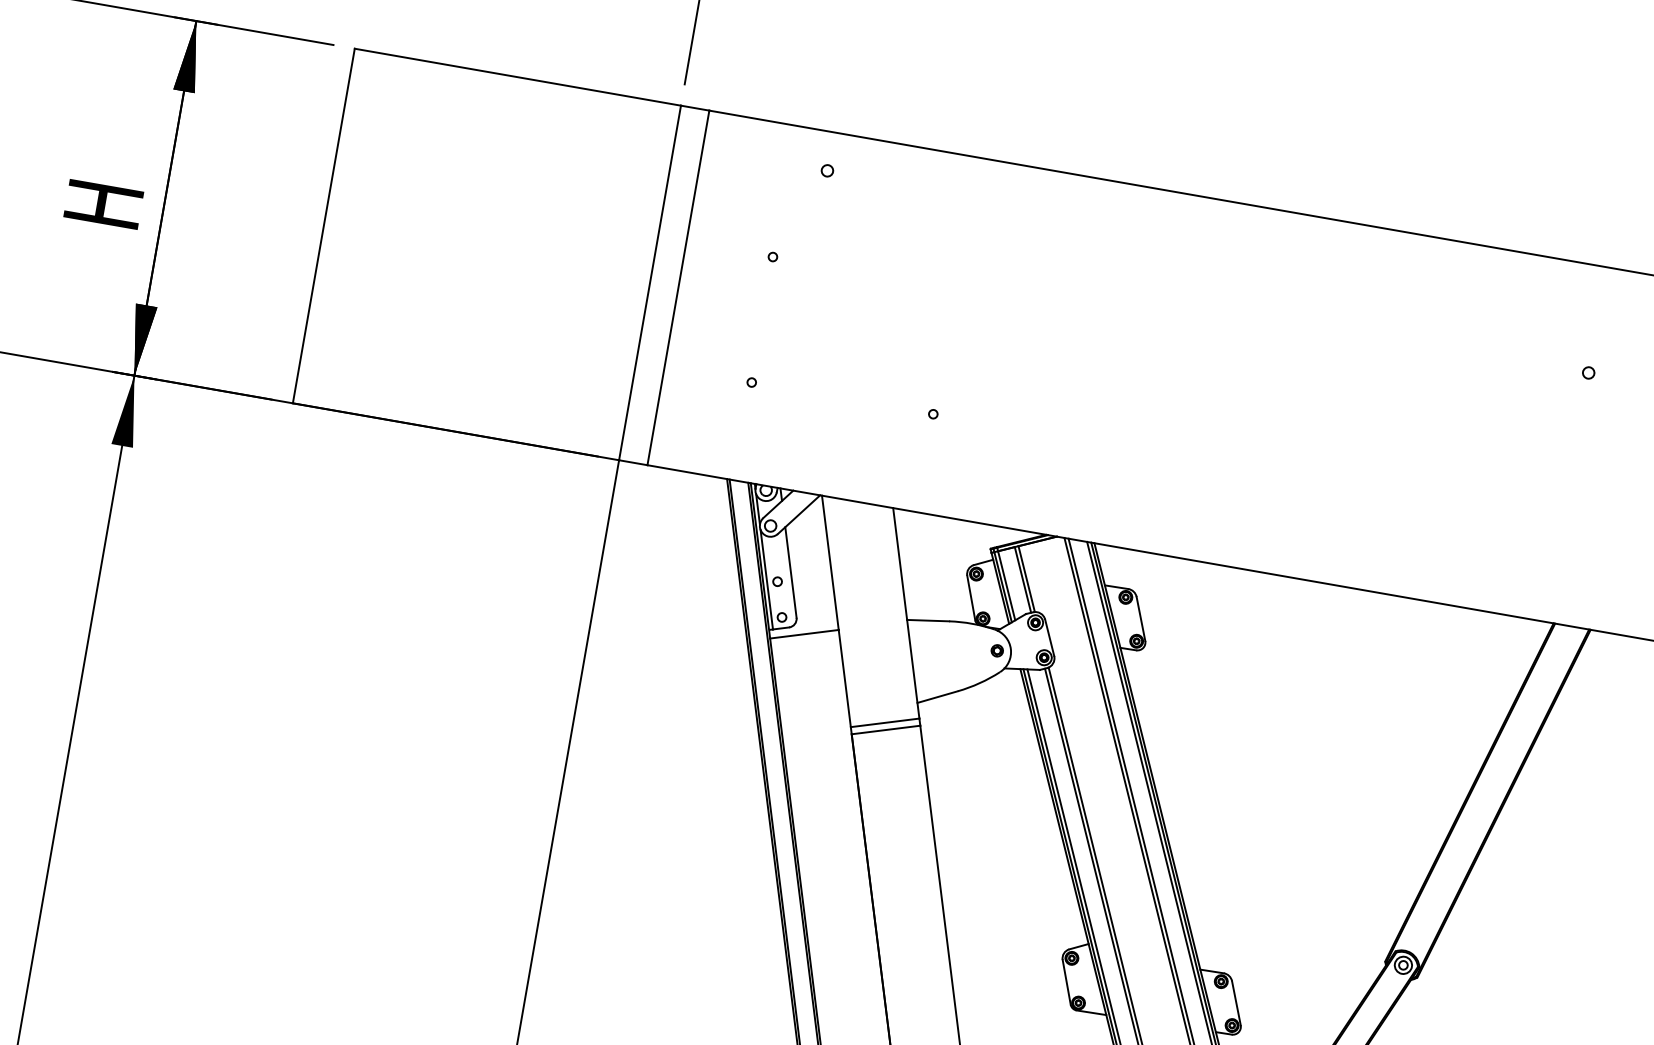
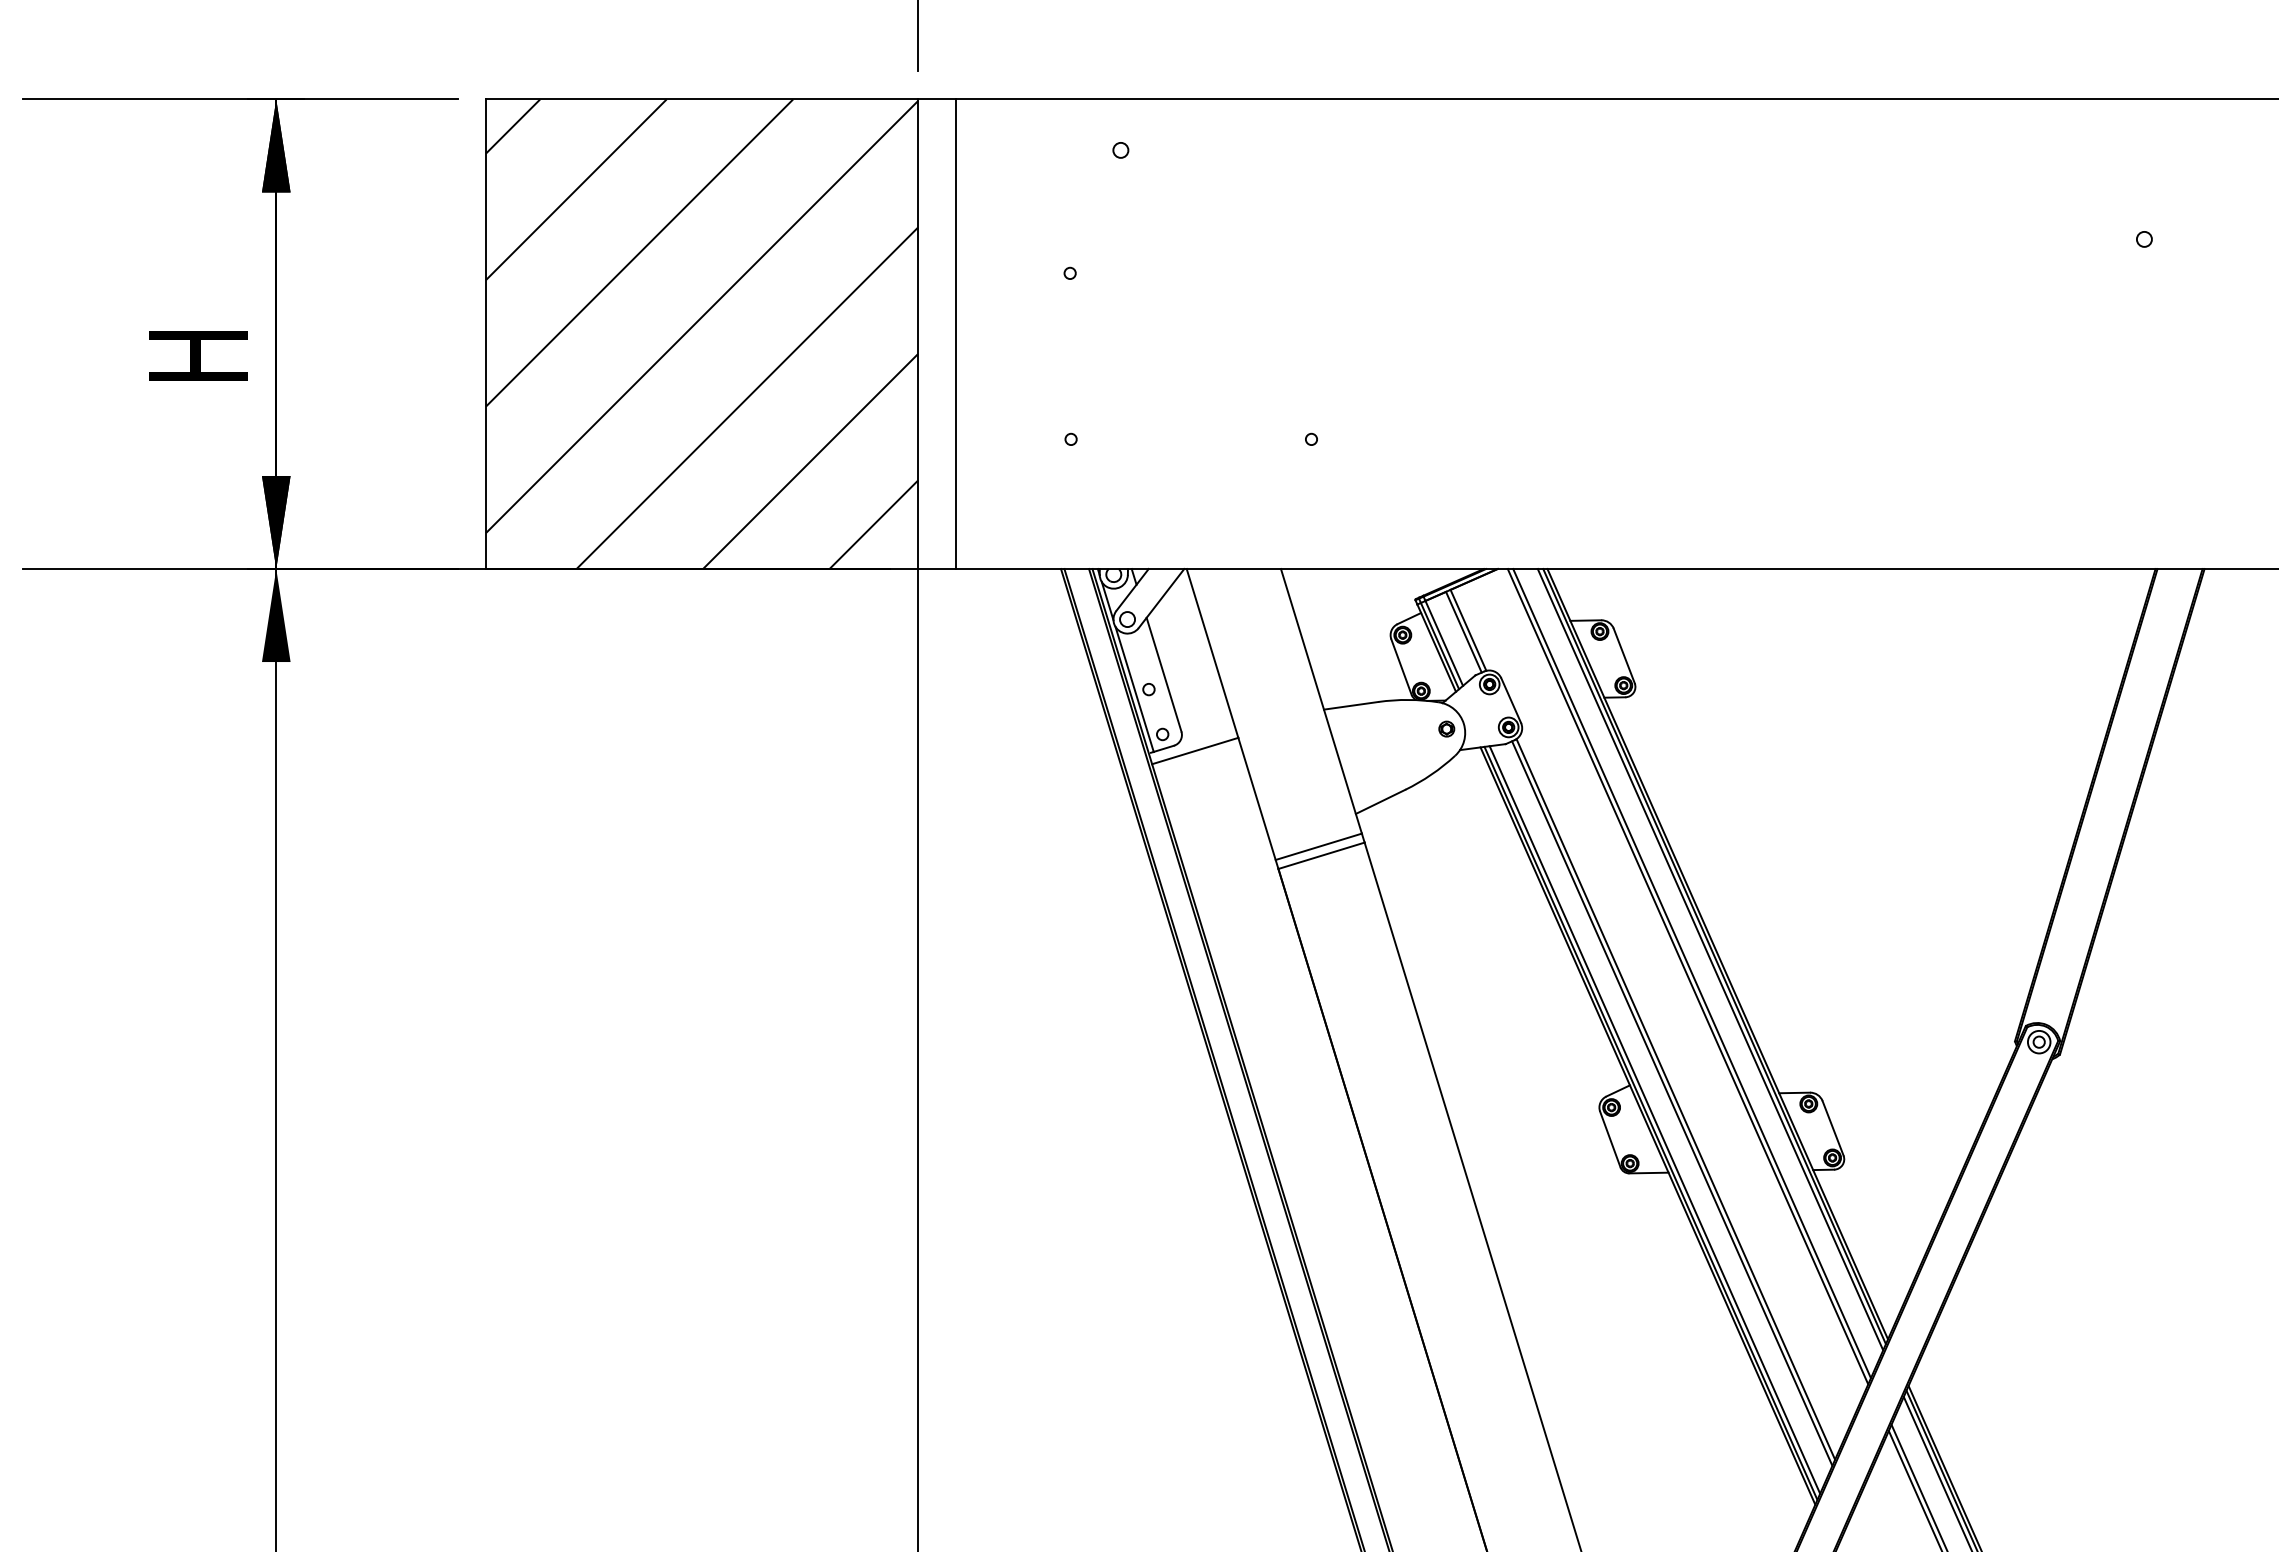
hatch: (487, 254) -> (702, 334), added

